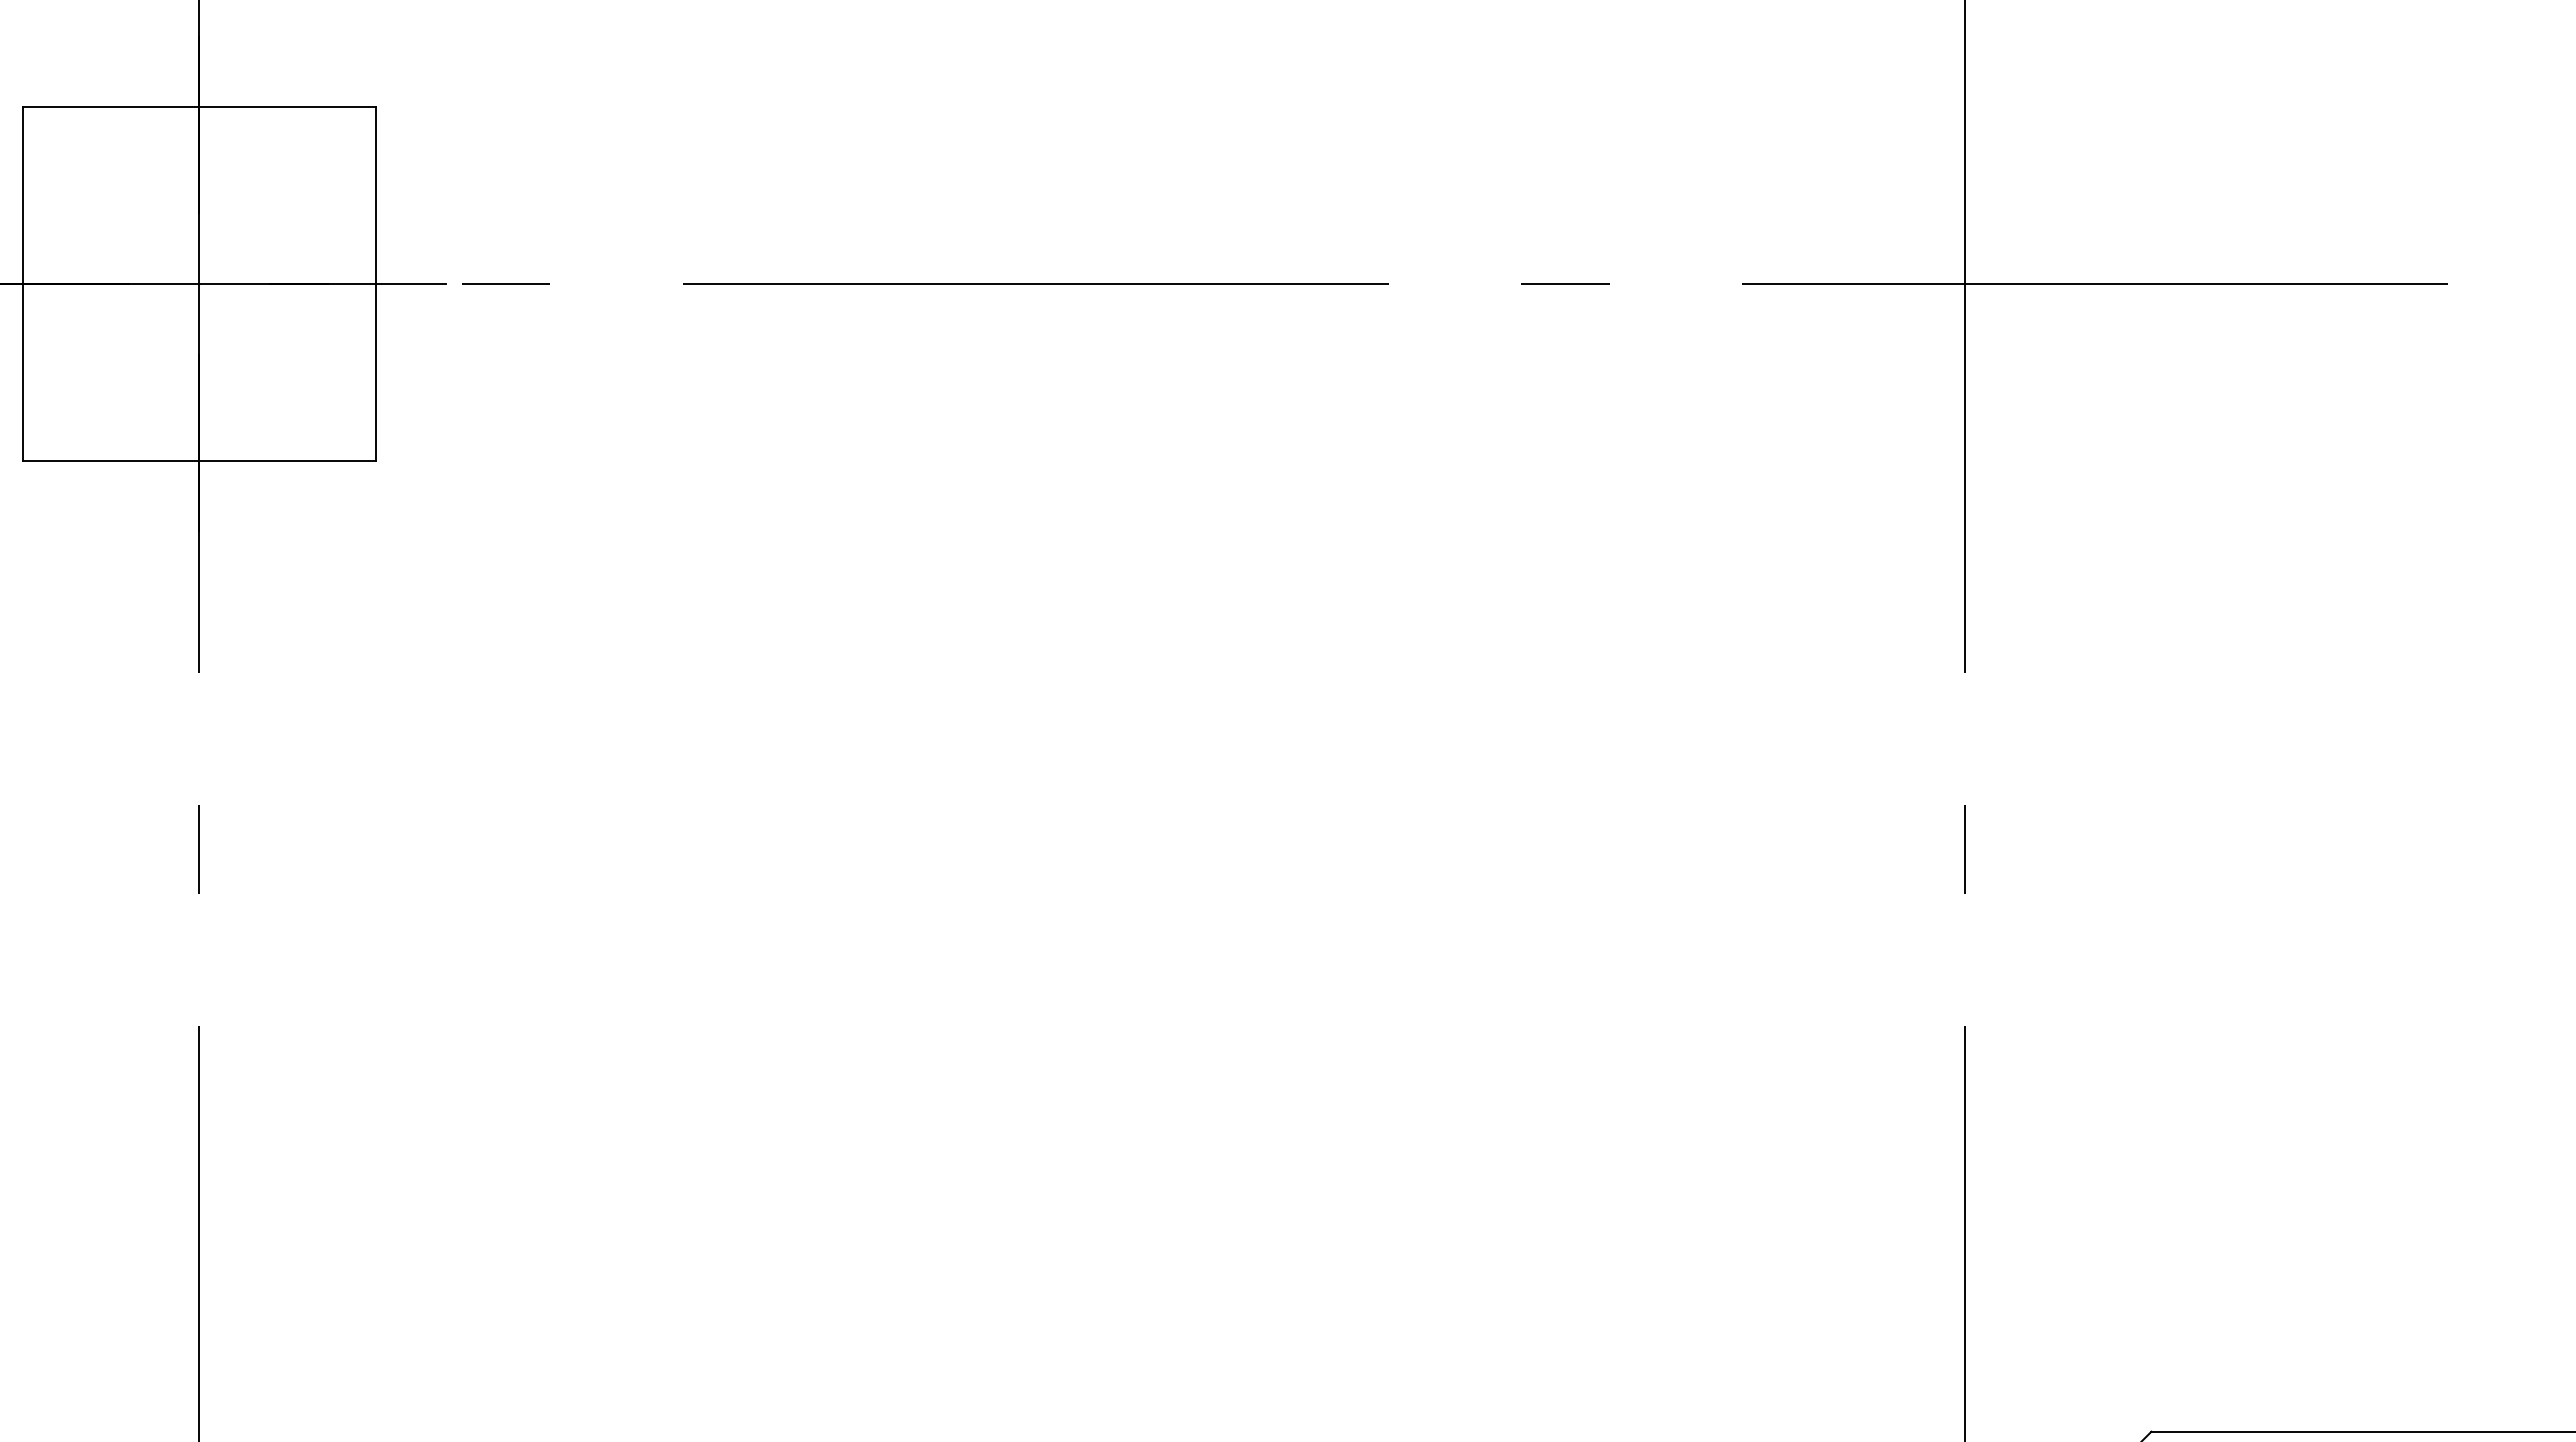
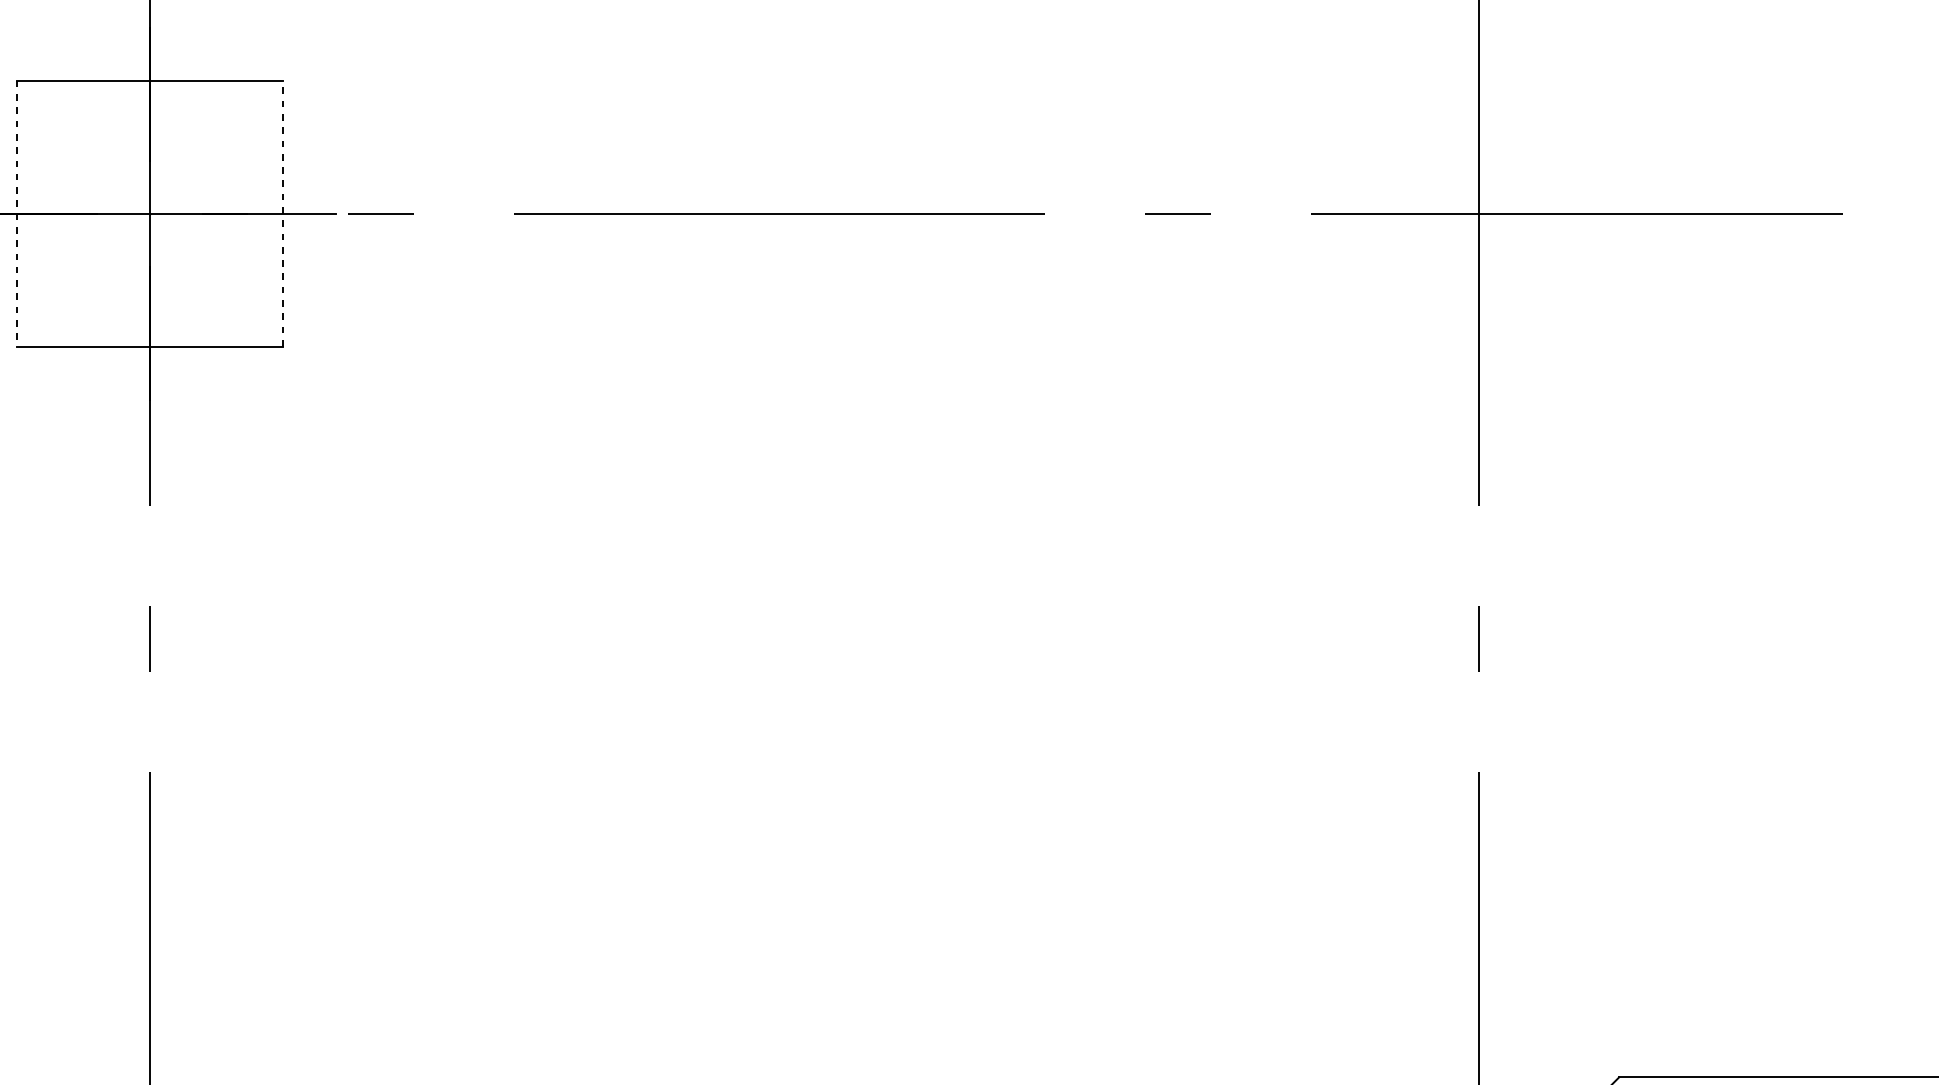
line: (22, 284) -> (17, 214), solid -> dashed
line: (375, 284) -> (282, 214), solid -> dashed

